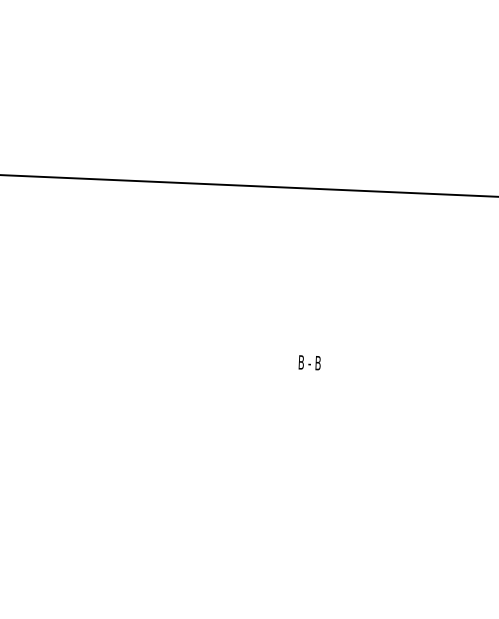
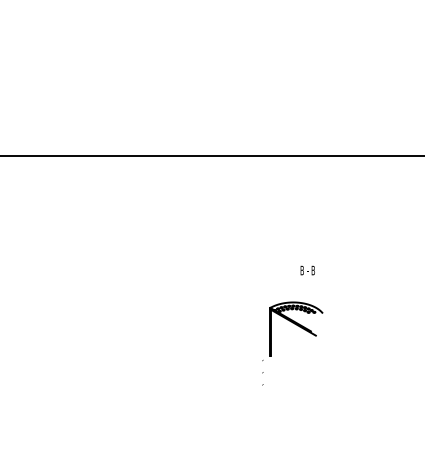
text: (309, 362) -> (307, 270), moved
part: (413, 453) -> (299, 327), added

